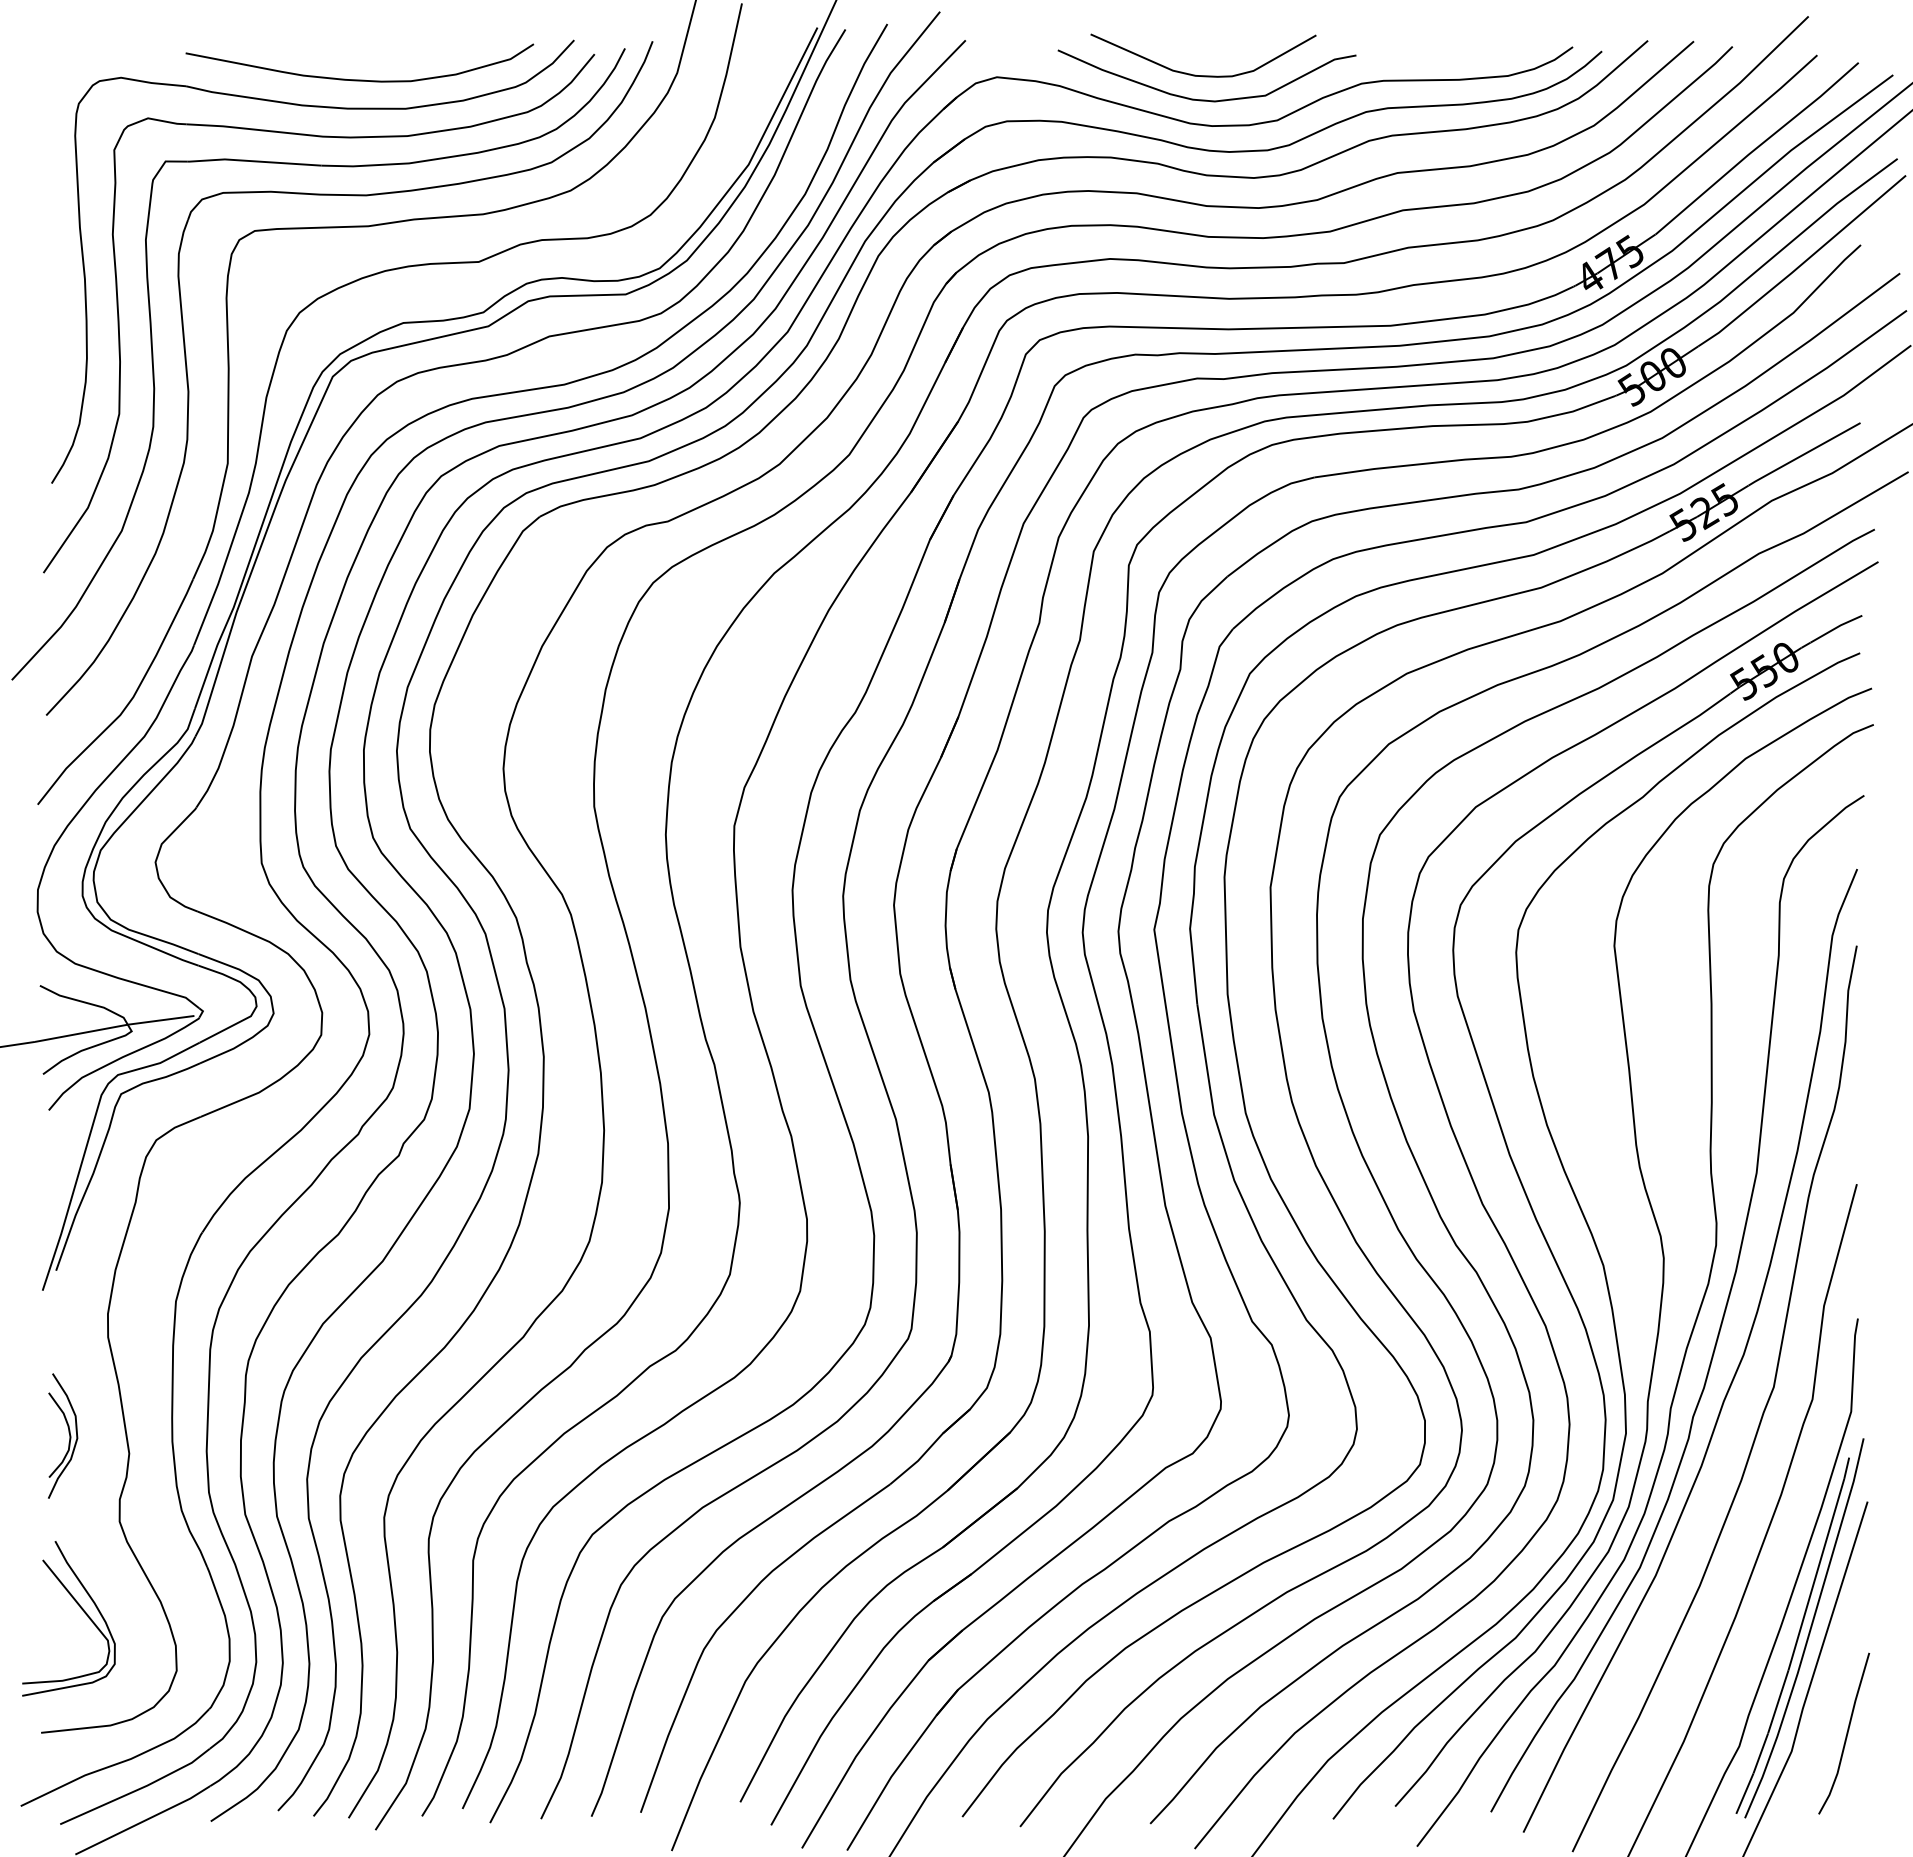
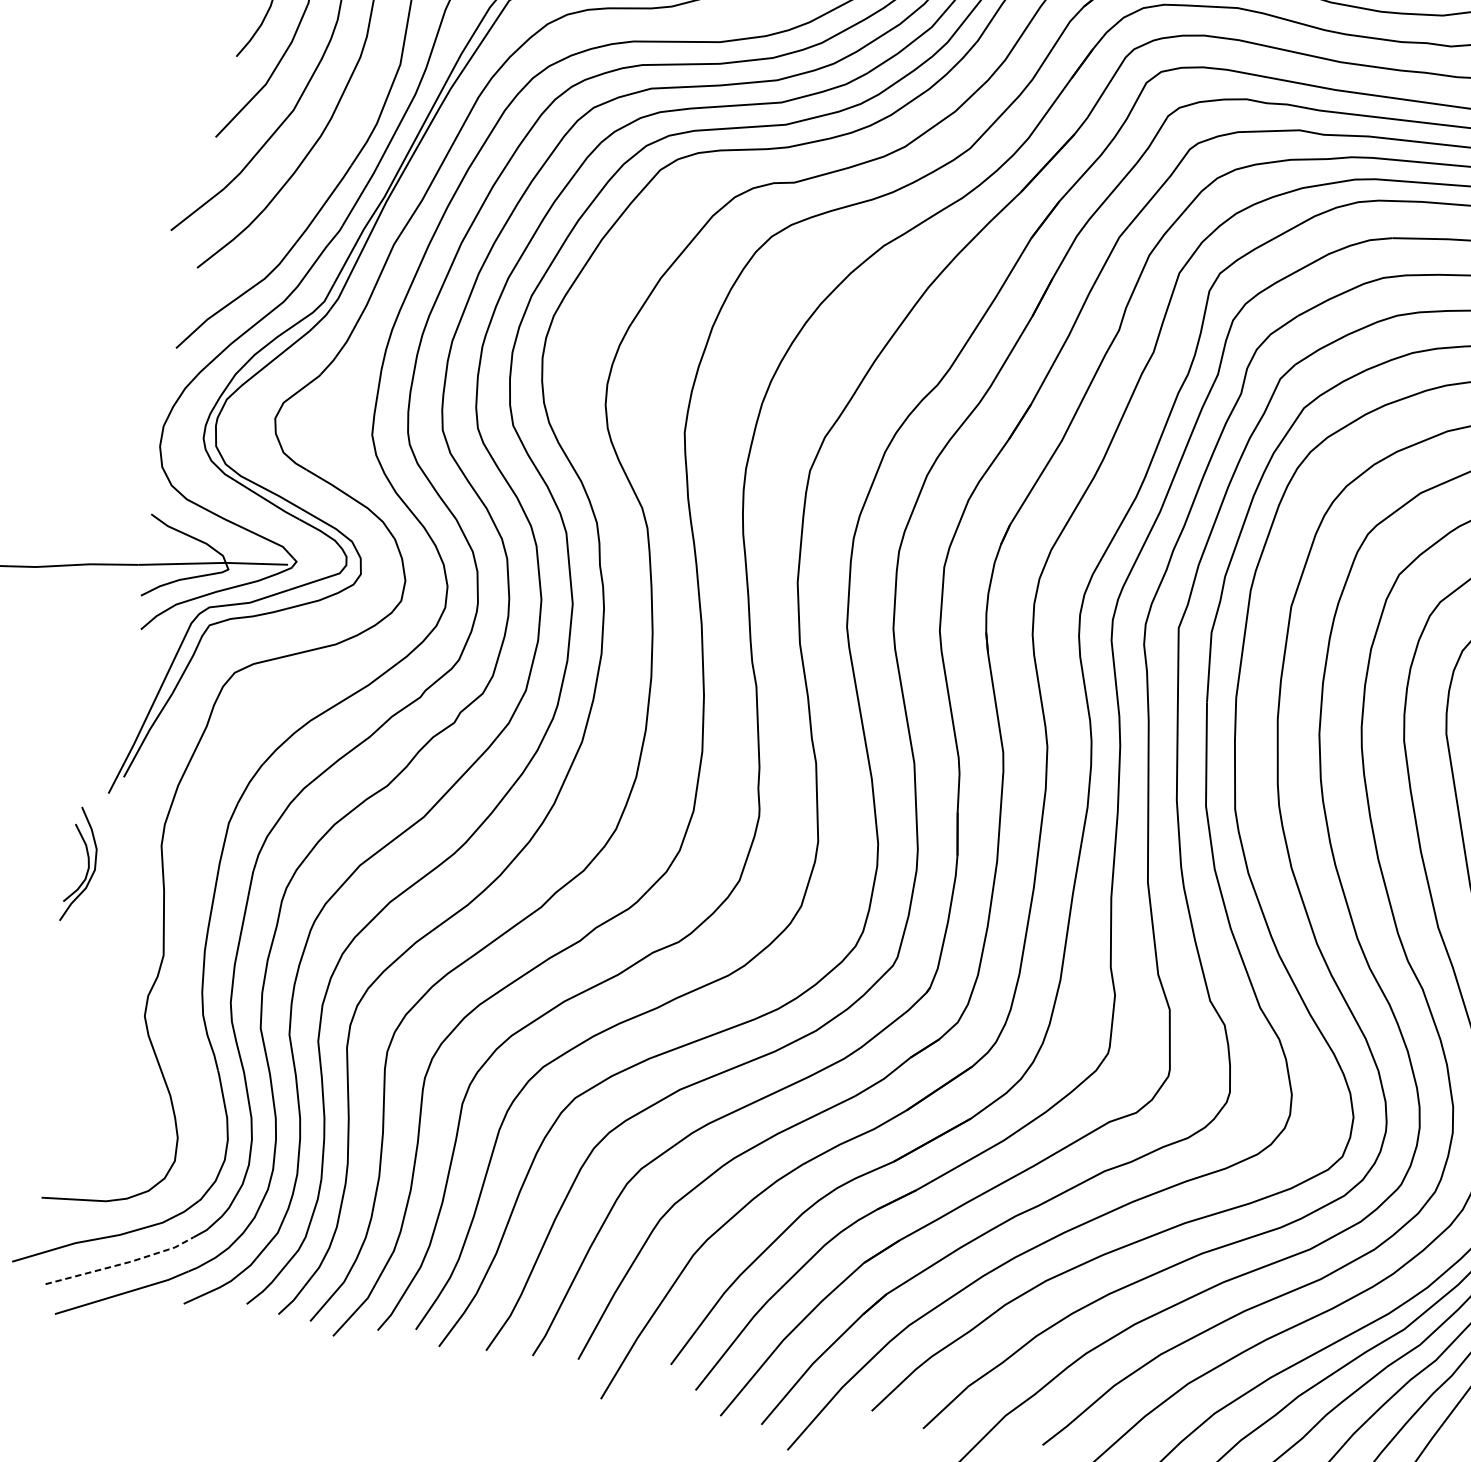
part: (63, 1435) -> (82, 865), moved
part: (79, 1607) -> (95, 1088), removed
line: (138, 1789) -> (122, 1263), solid -> dashed

